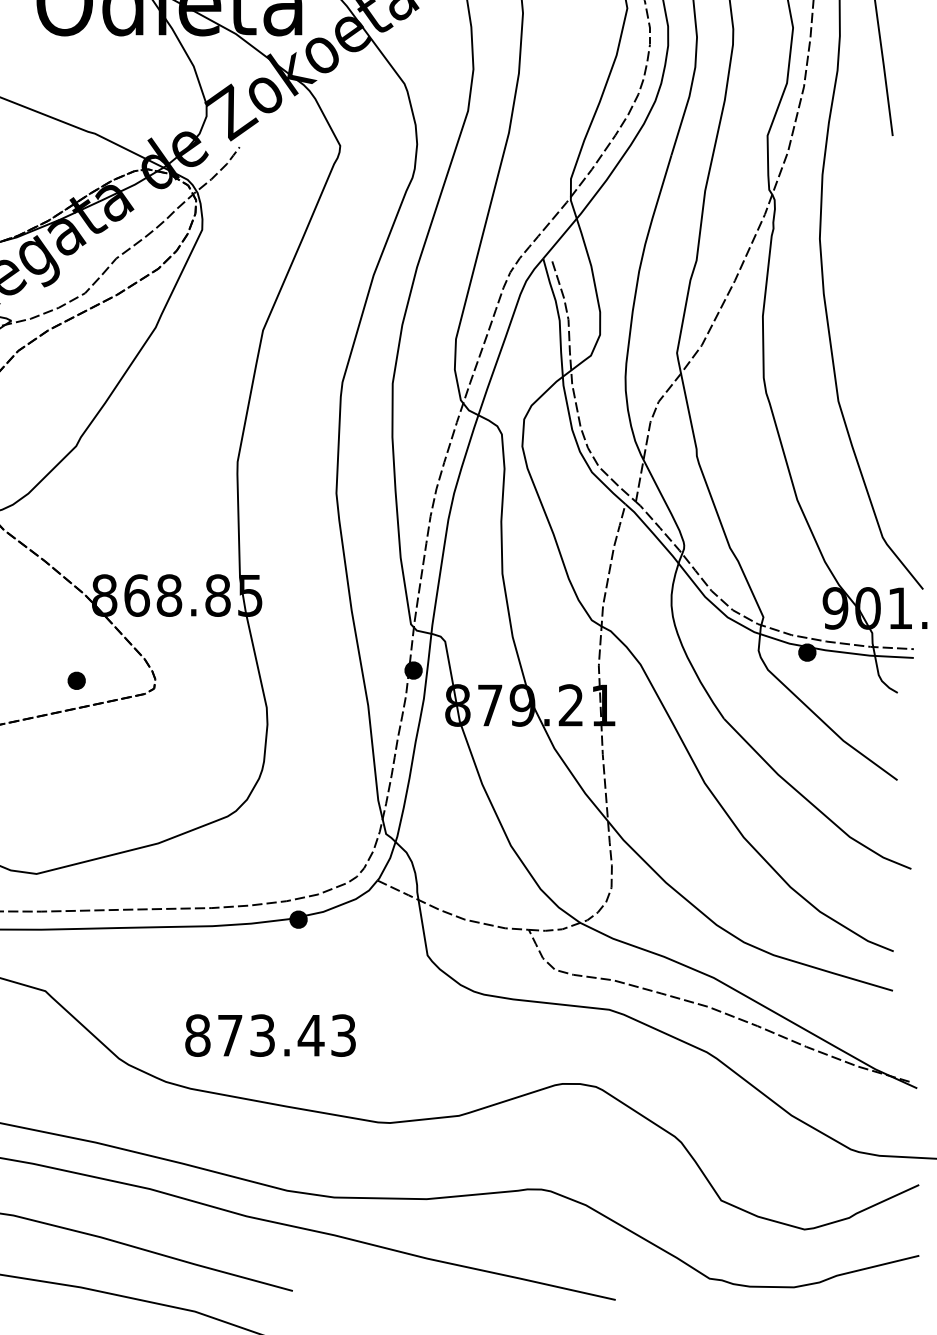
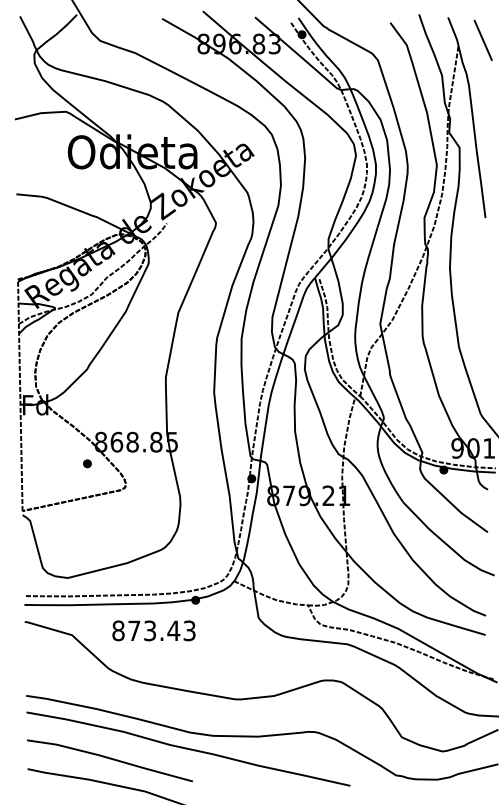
part: (76, 680) -> (87, 463), moved
text: (269, 1034) -> (153, 630), moved

